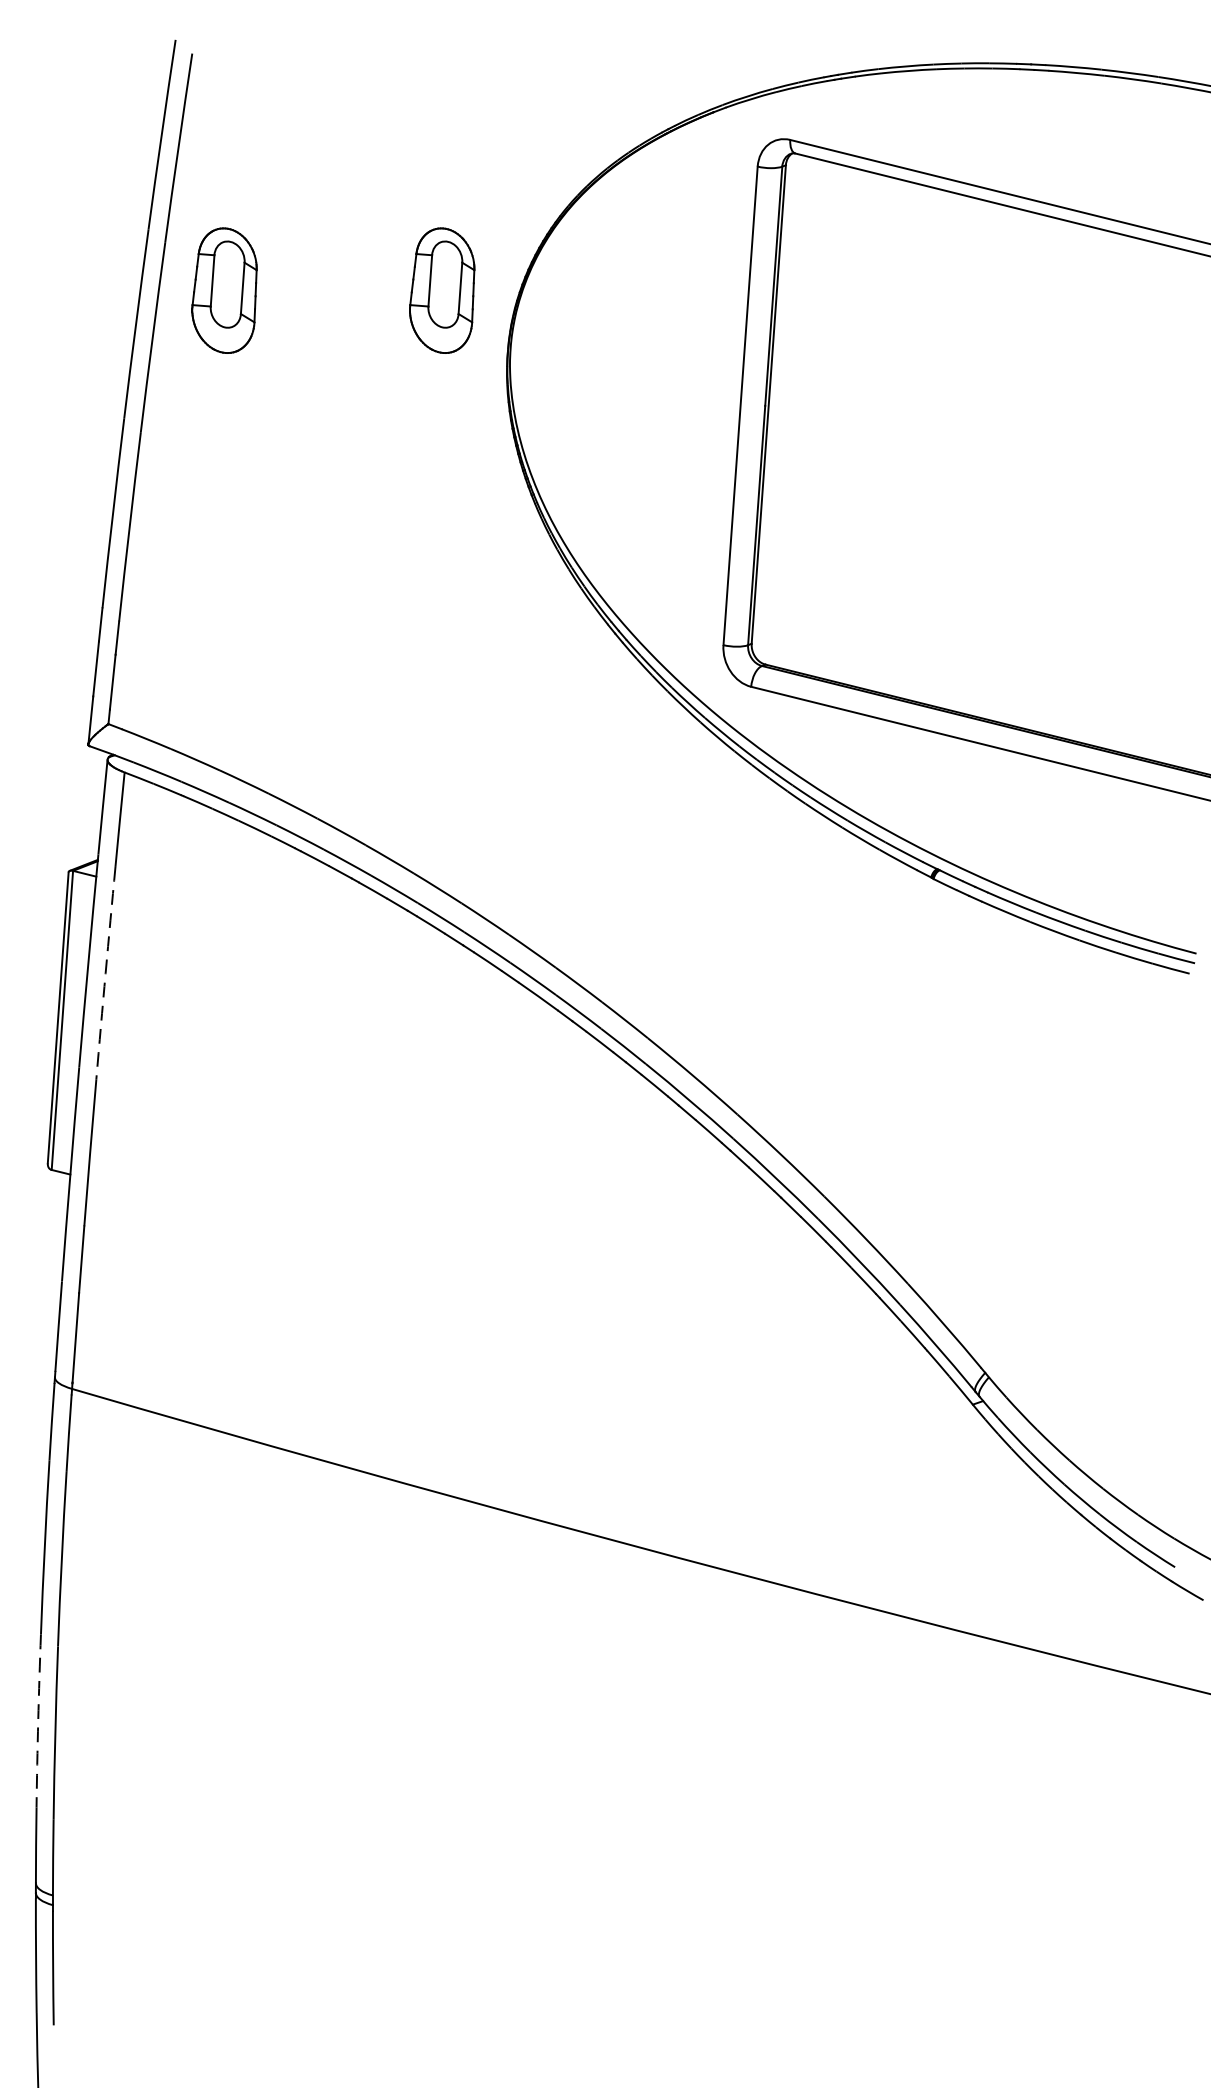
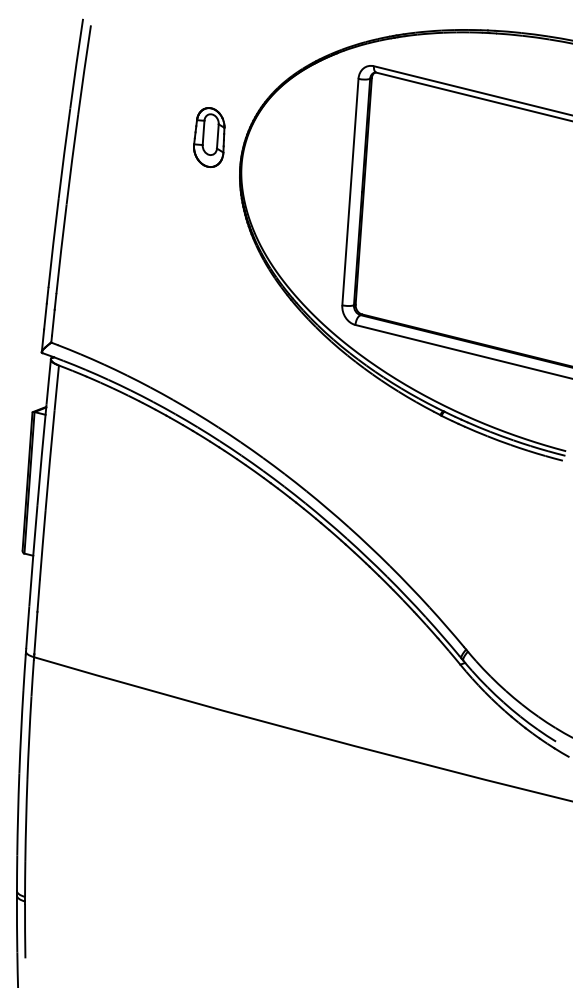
part: (225, 290) -> (106, 137), removed
arc: (104, 973) -> (49, 460), dashed -> solid
arc: (39, 1721) -> (18, 814), dashed -> solid

